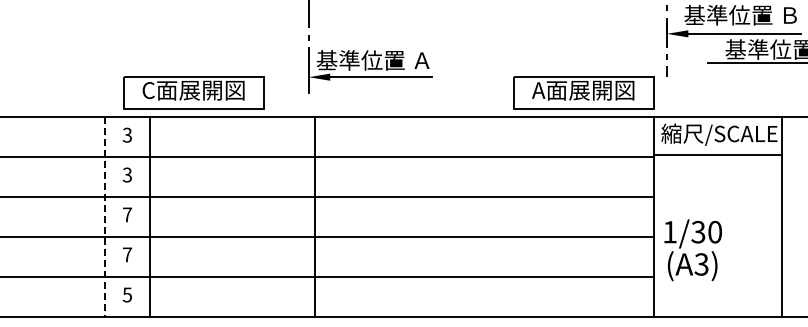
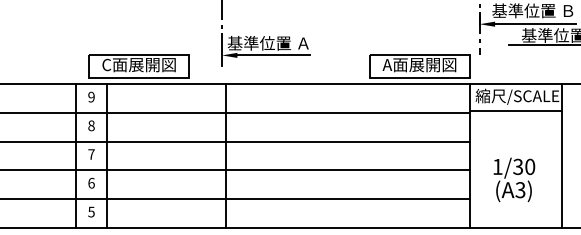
text: (126, 135) -> (90, 97), 3 -> 9
text: (127, 174) -> (91, 125), 3 -> 8
line: (105, 217) -> (75, 156), dashed -> solid
text: (692, 250) -> (513, 180), moved
text: (127, 254) -> (91, 182), 7 -> 6

